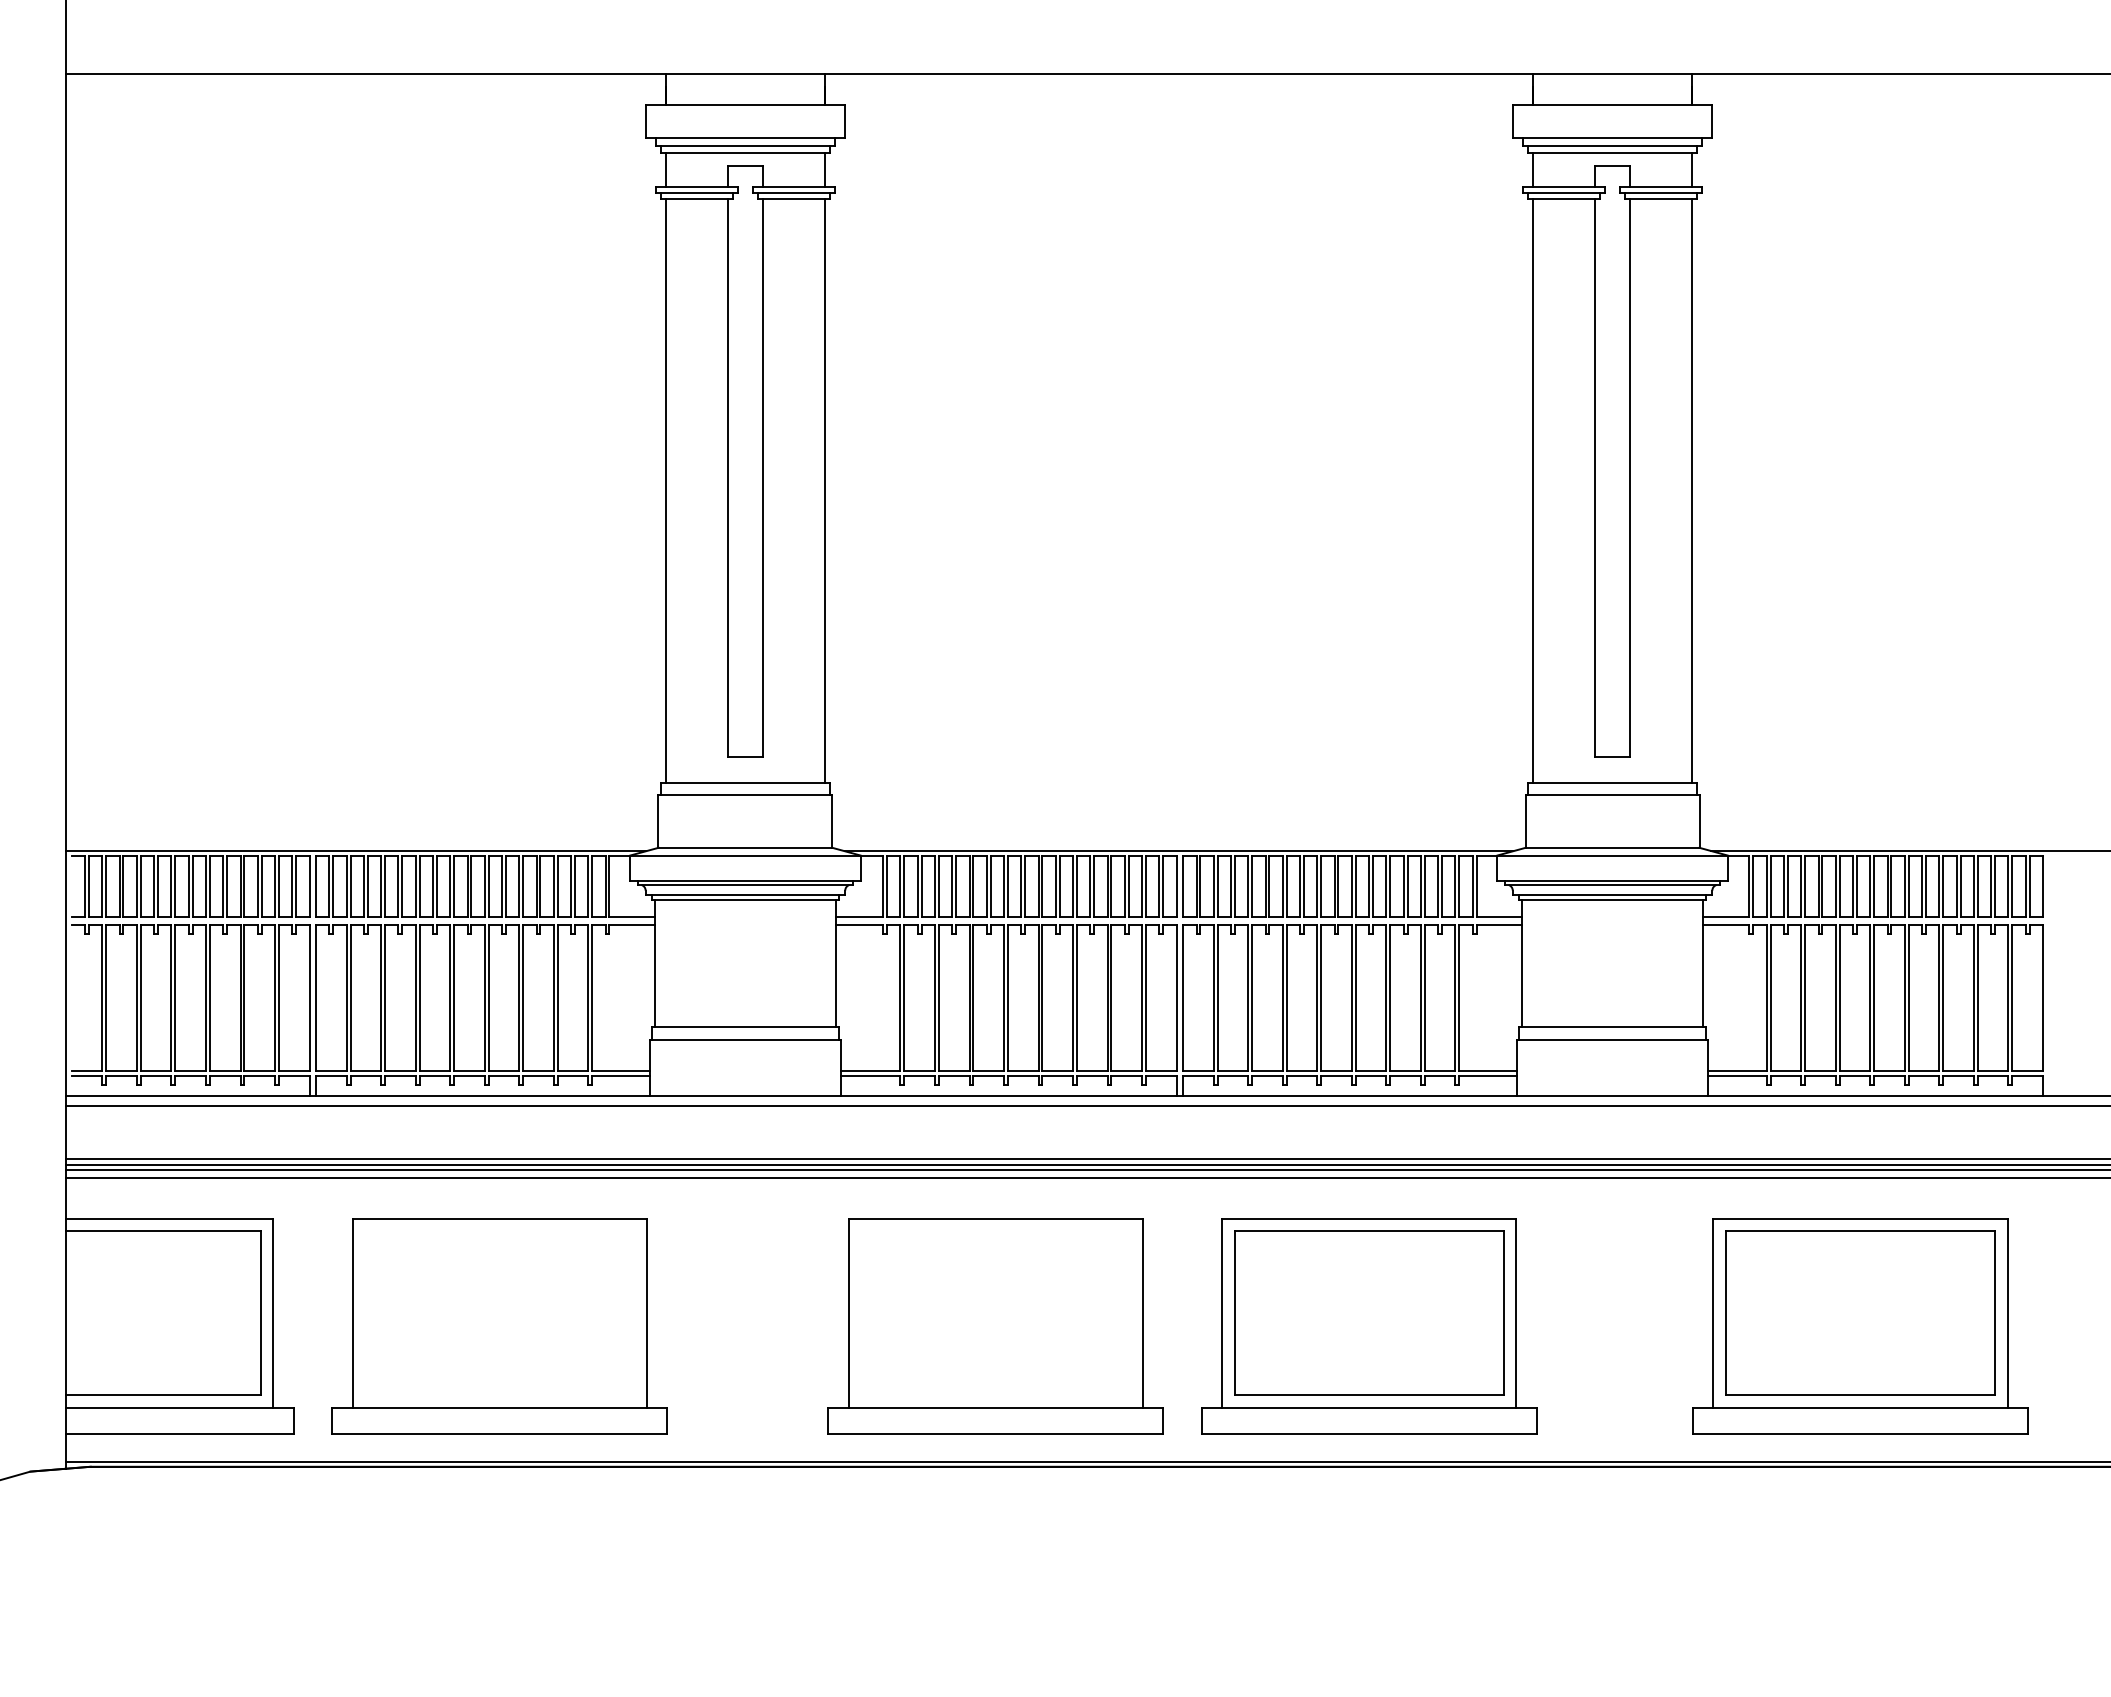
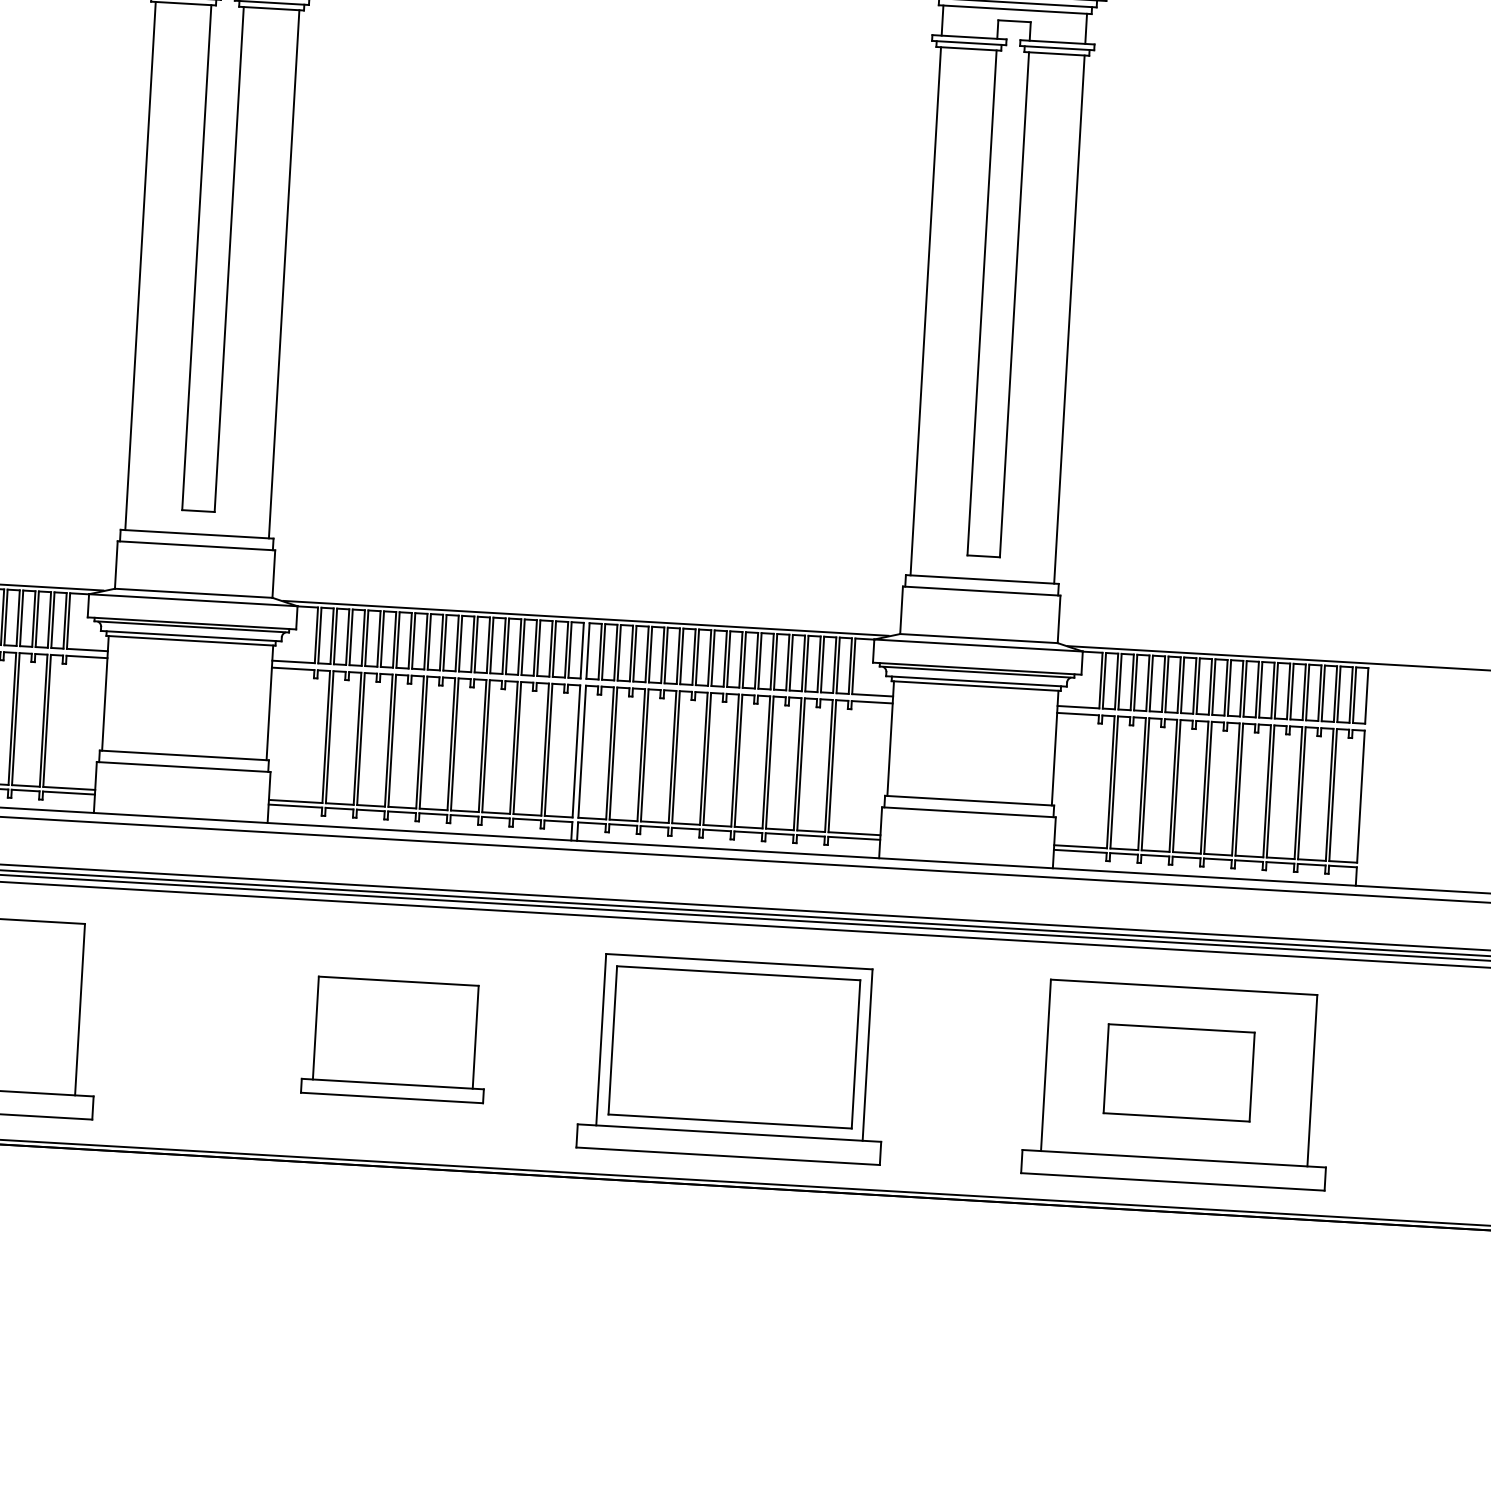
part: (1860, 1312) -> (1179, 1072), size x0.6
part: (995, 1326) -> (395, 1039), size x0.6

